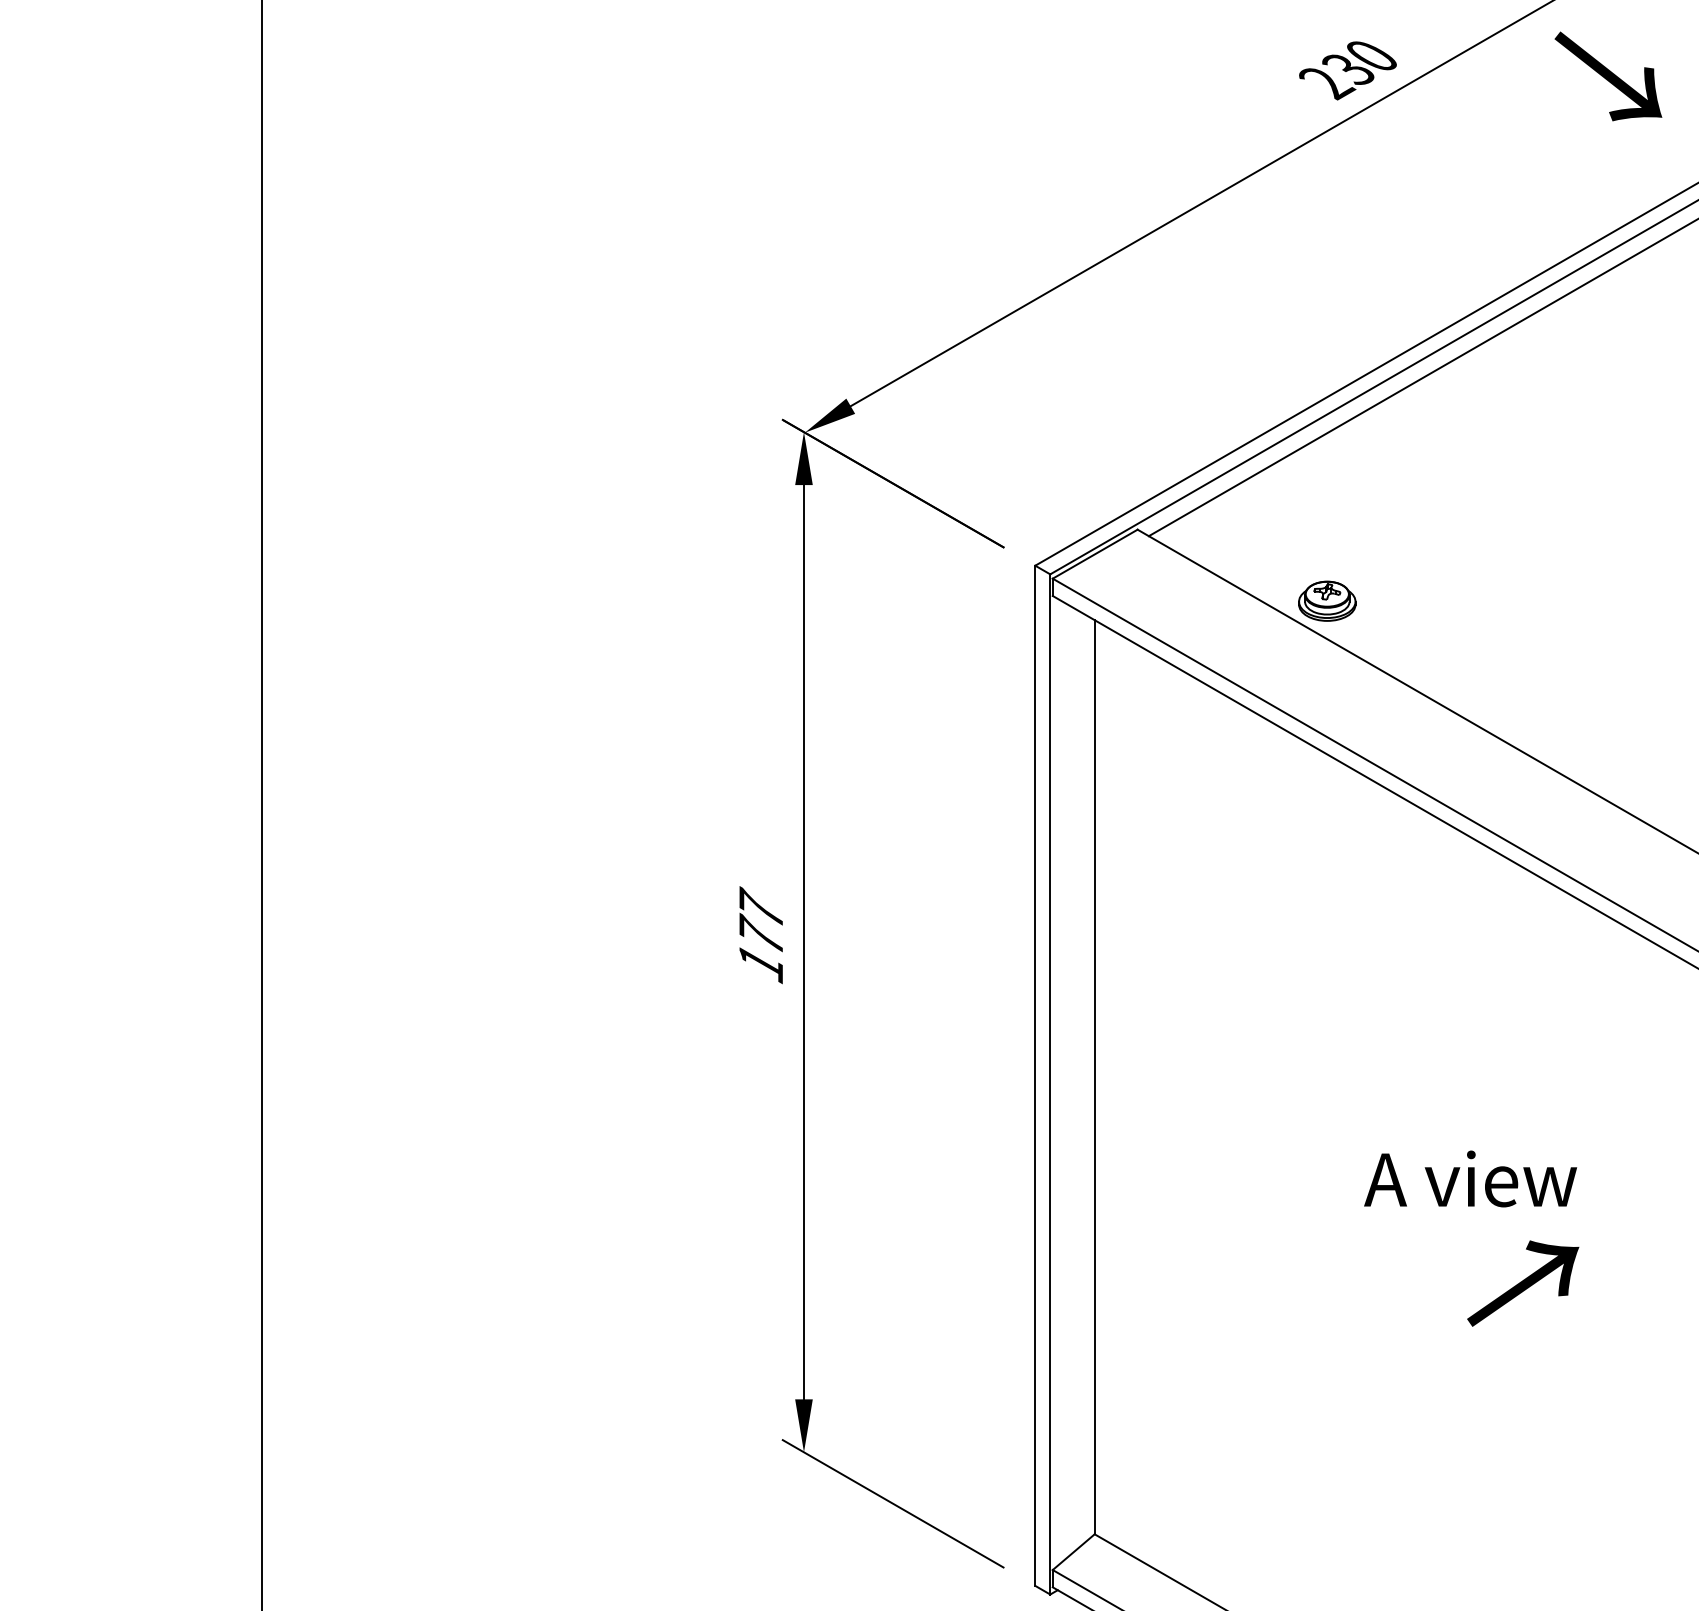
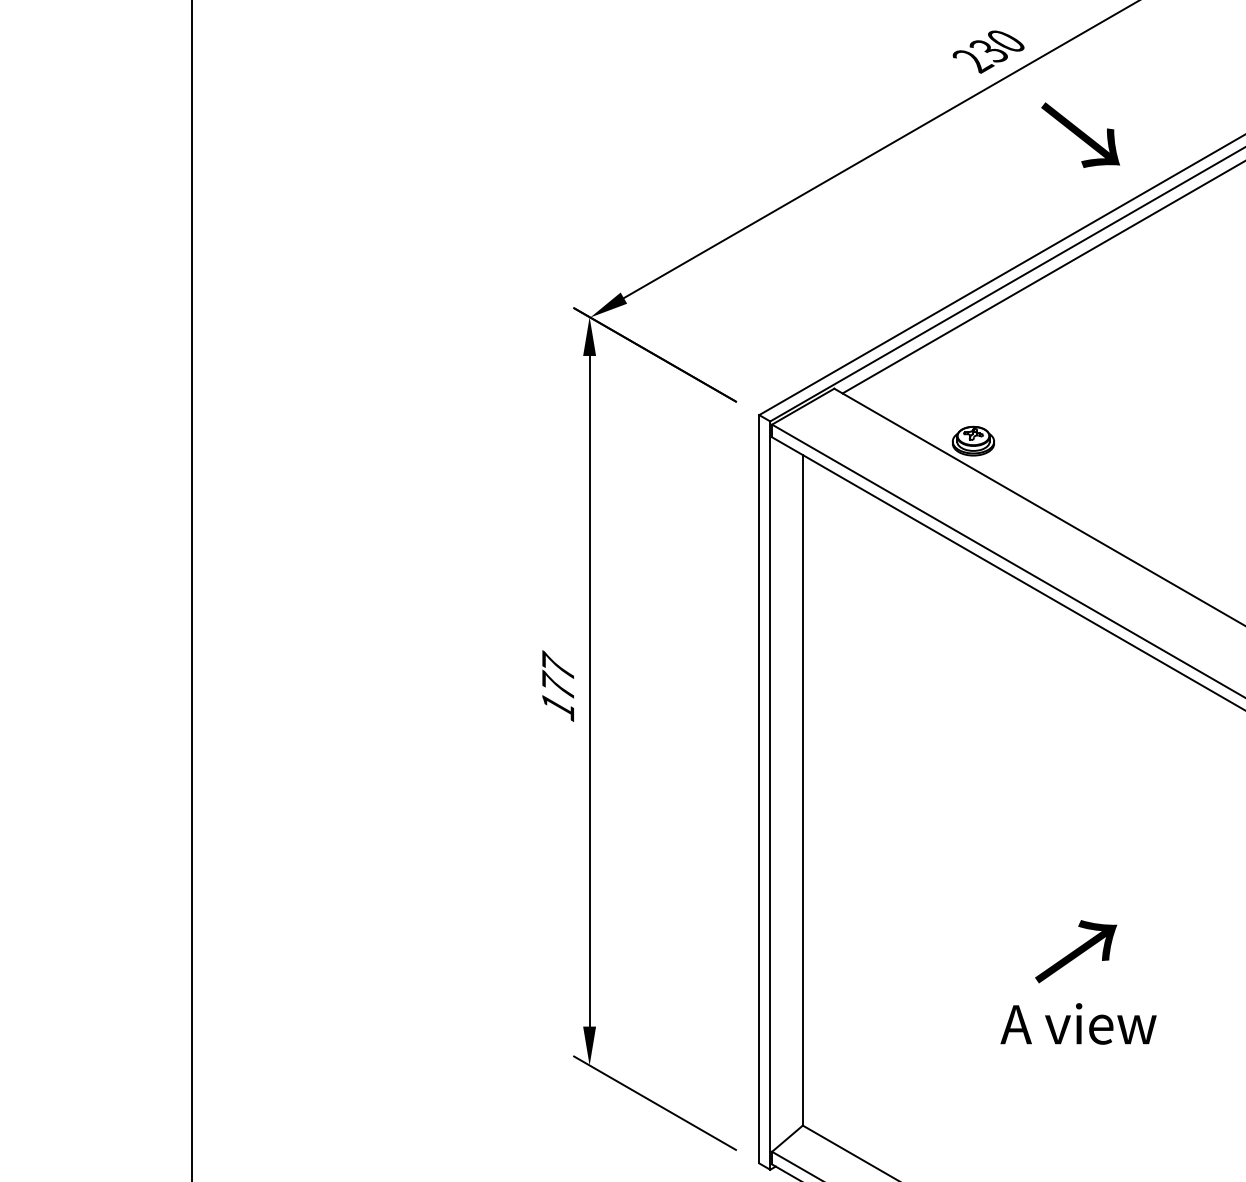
text: (1608, 75) -> (1080, 134), moved
text: (1470, 1178) -> (1078, 1023), moved
text: (1523, 1283) -> (1076, 951), moved

